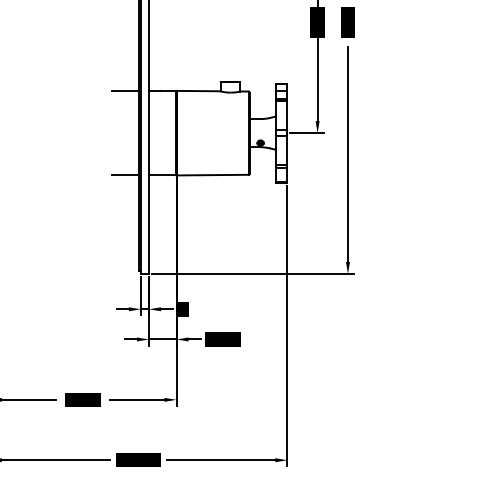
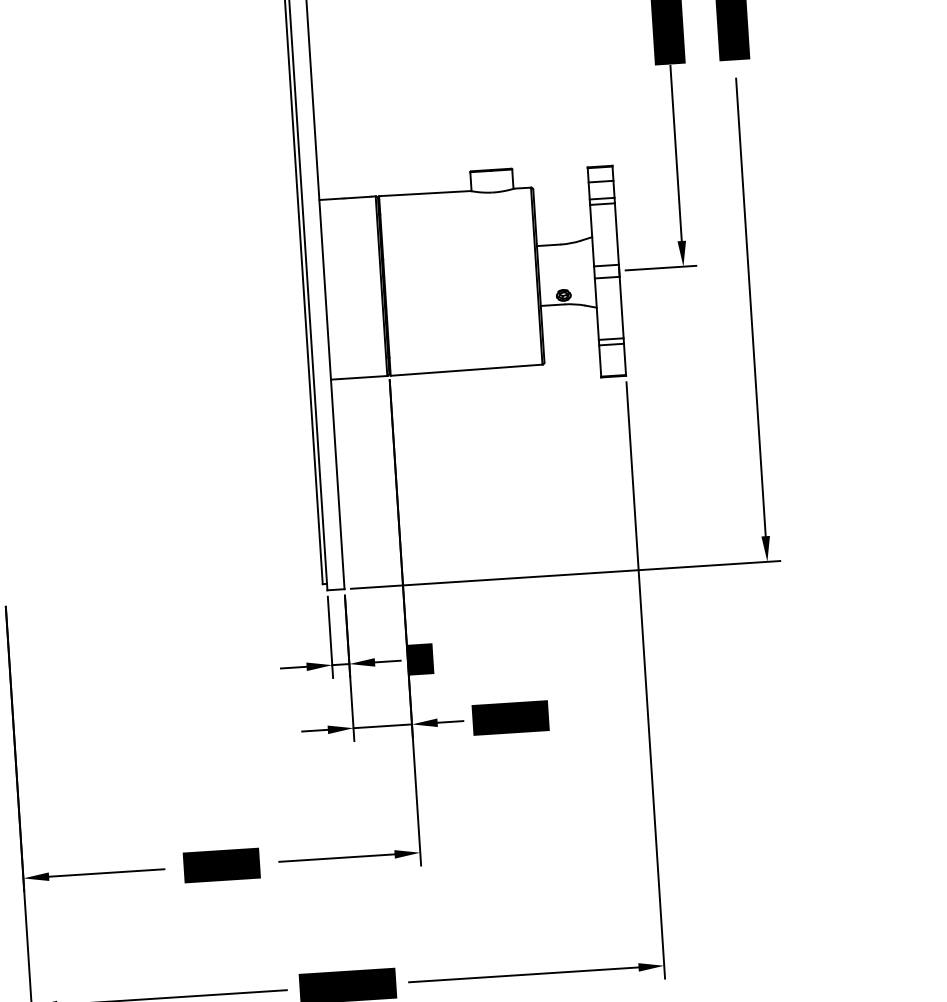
line: (125, 90) -> (269, 202), removed
line: (125, 175) -> (281, 383), removed

